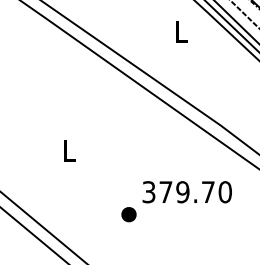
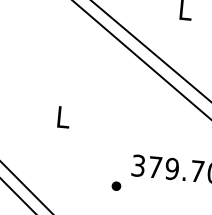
part: (128, 214) -> (115, 186), size x0.62

